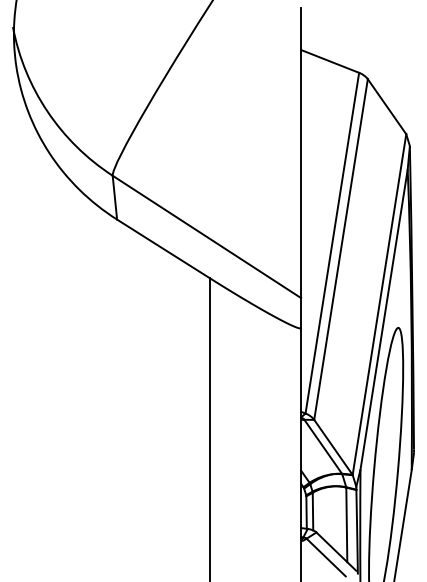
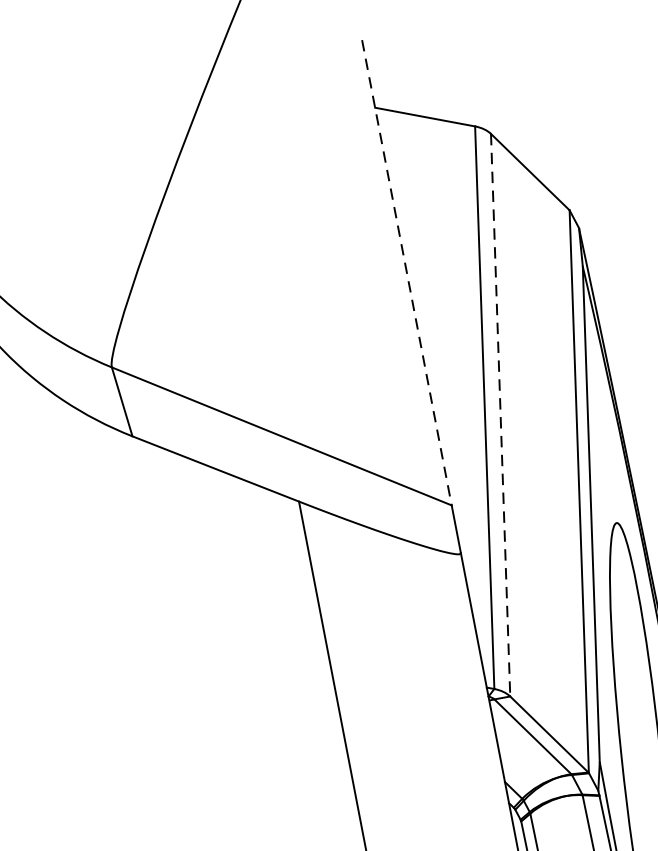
line: (301, 153) -> (407, 273), solid -> dashed
line: (340, 250) -> (500, 416), solid -> dashed

